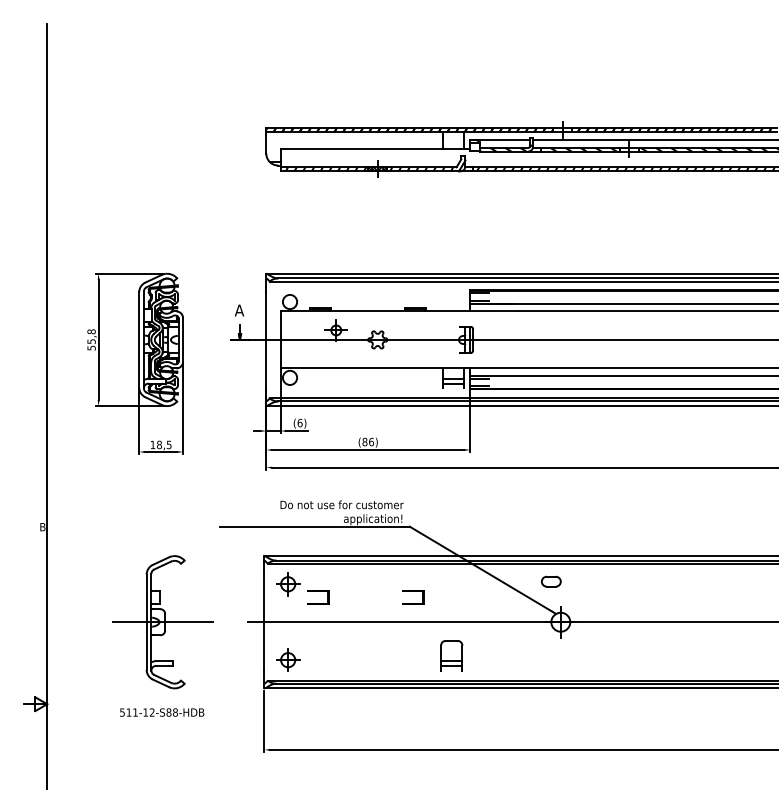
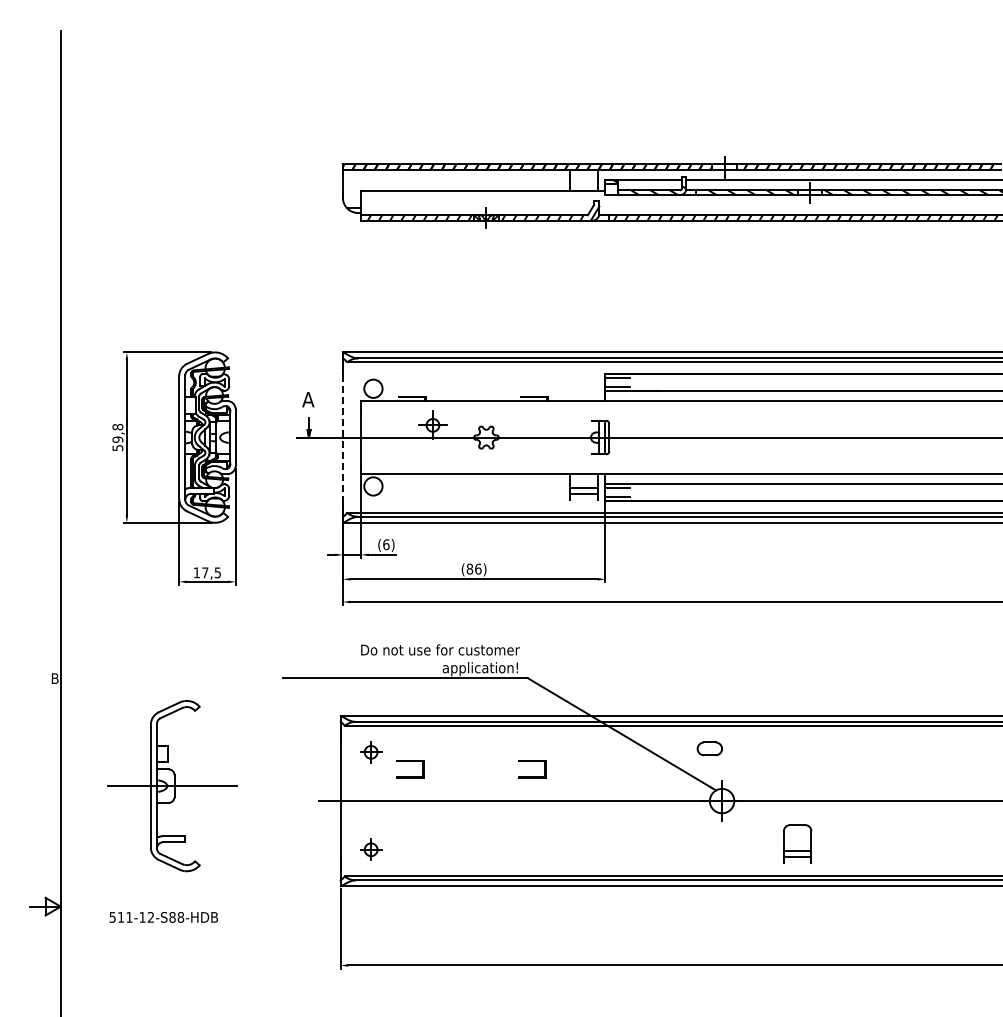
line: (266, 340) -> (342, 438), solid -> dashed
text: (91, 341) -> (117, 439), 55,8 -> 59,8
text: (159, 444) -> (205, 572), 18,5 -> 17,5
part: (288, 584) -> (371, 752), size x0.7
part: (163, 622) -> (172, 786), moved
part: (451, 655) -> (797, 843), moved
part: (288, 659) -> (371, 849), size x0.7
text: (161, 712) -> (163, 917), moved

